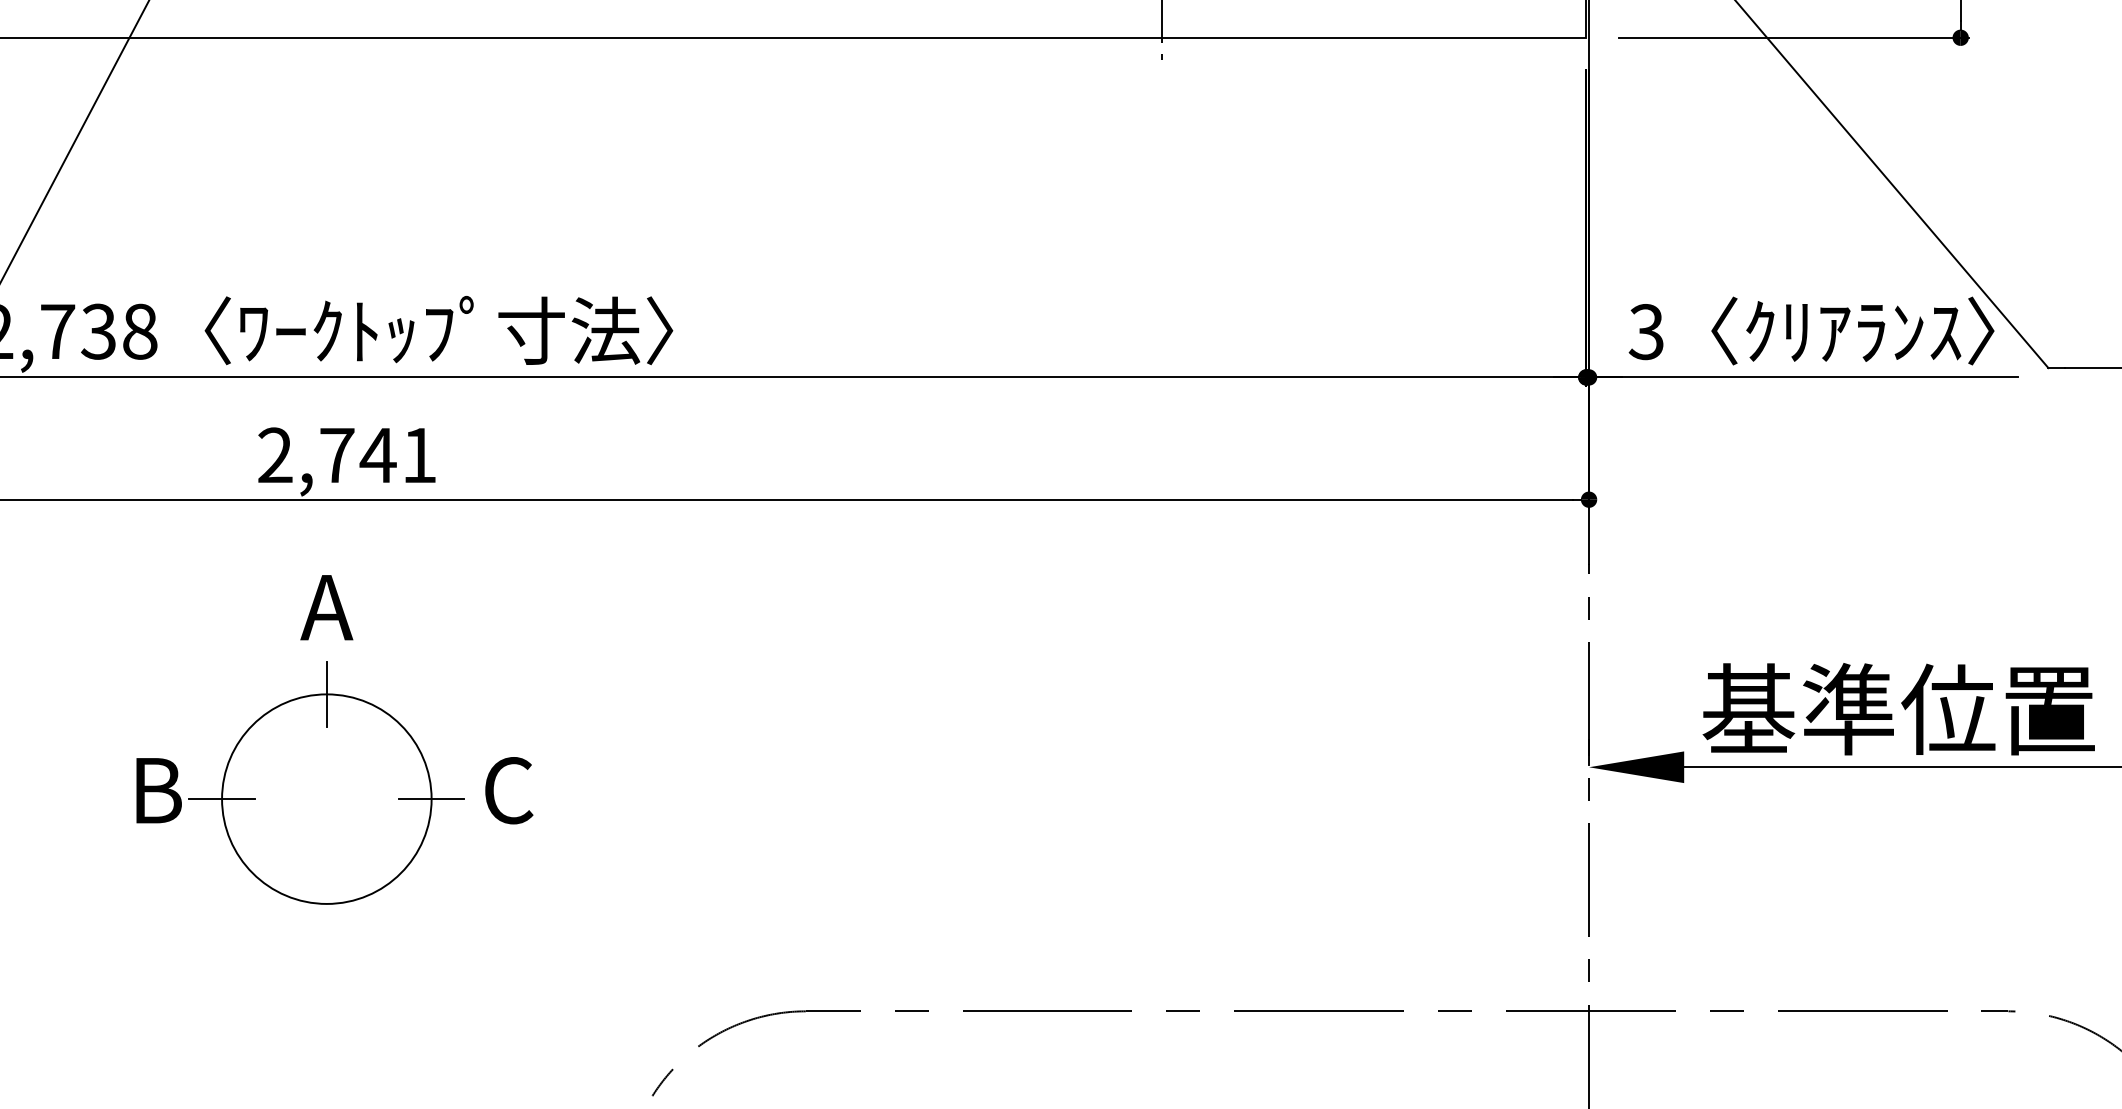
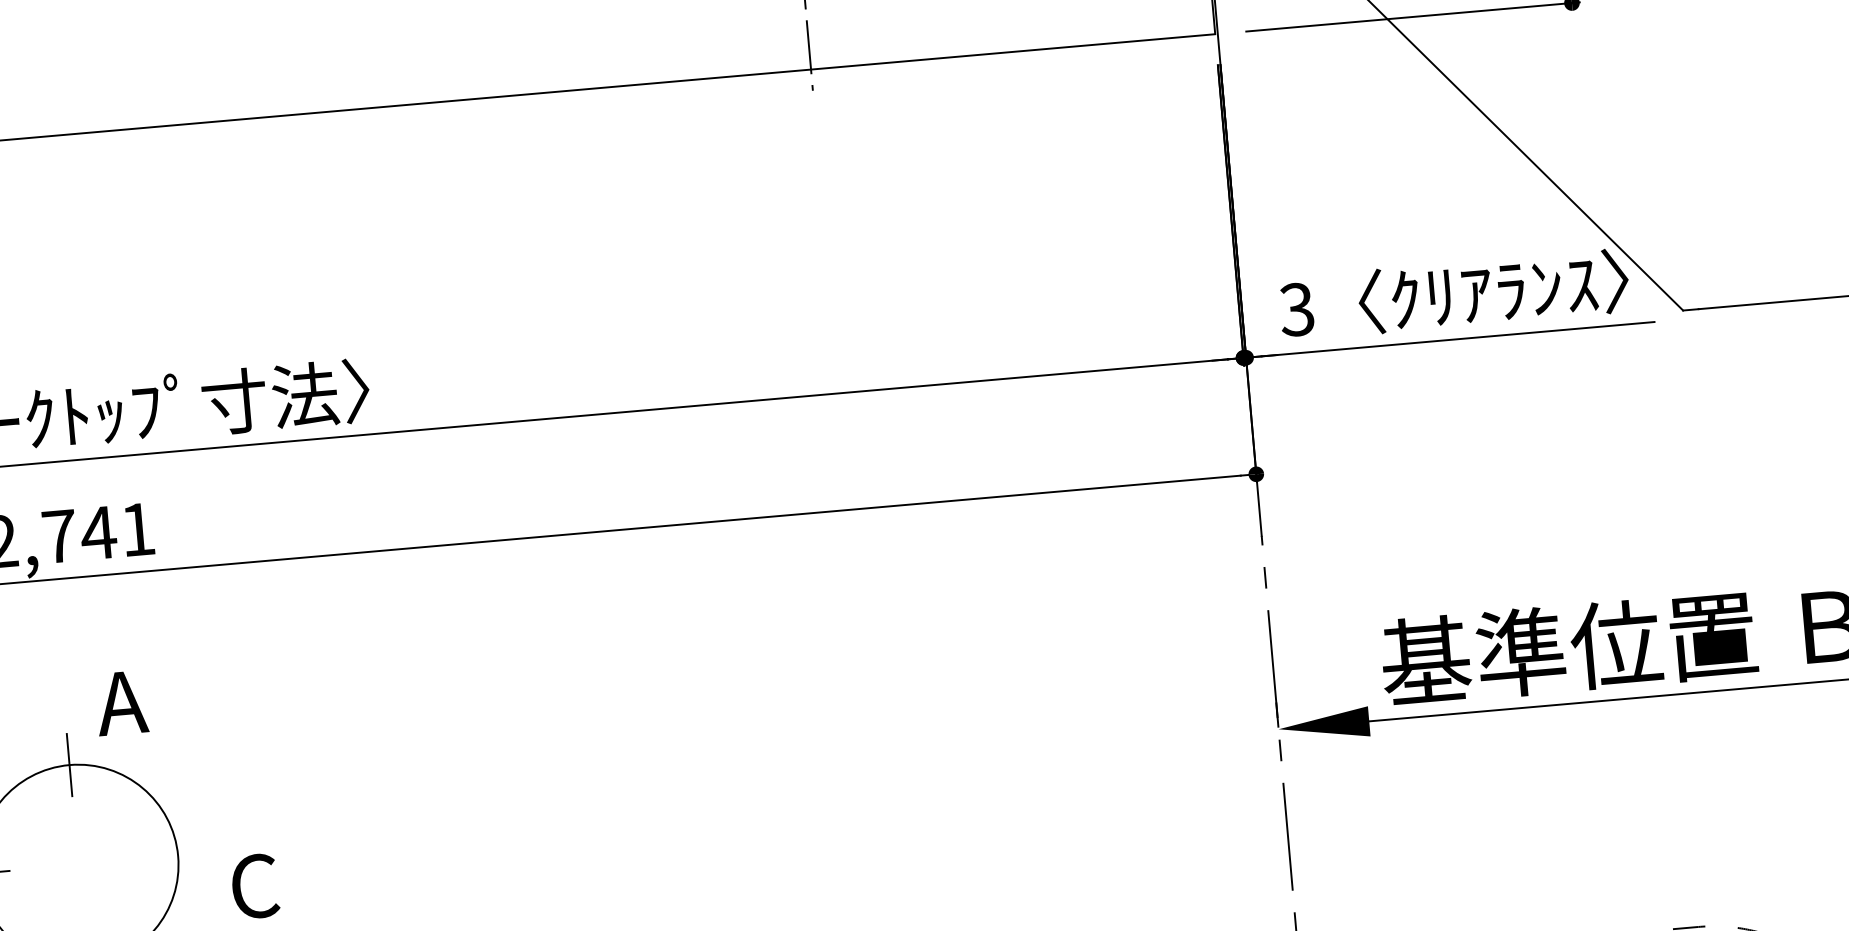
text: (326, 607) -> (121, 703), moved
text: (509, 790) -> (255, 886), moved
line: (431, 799) -> (178, 856), removed

